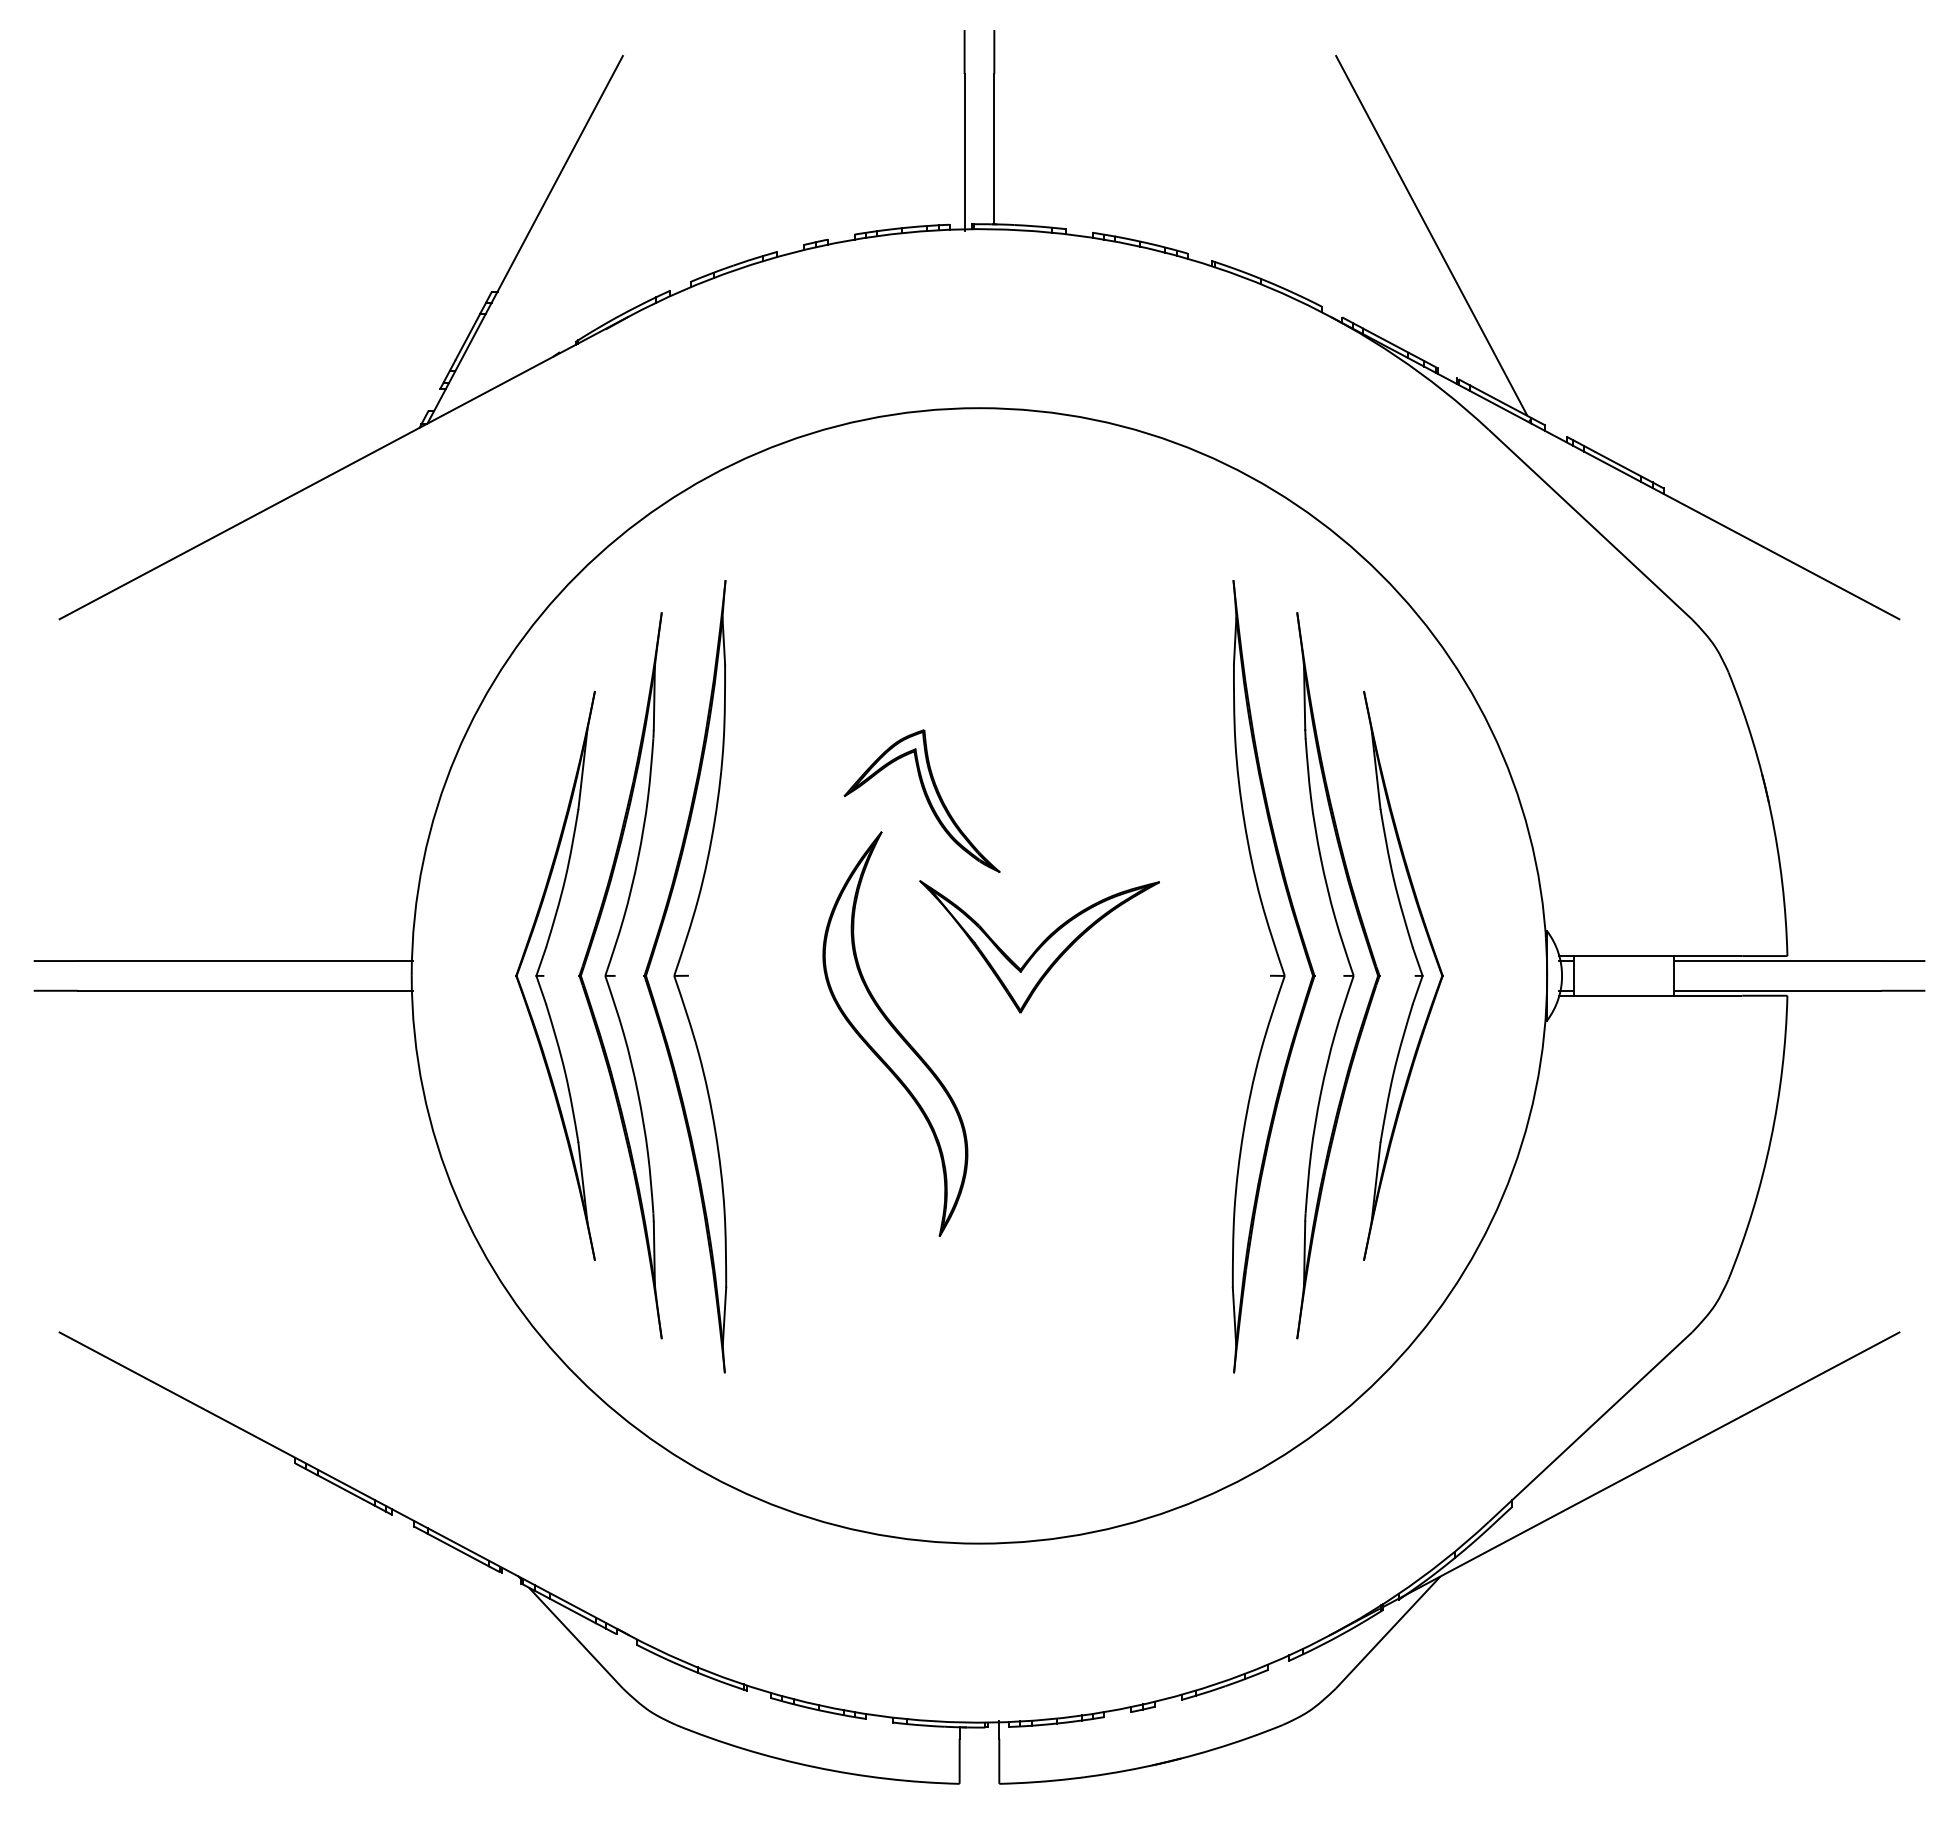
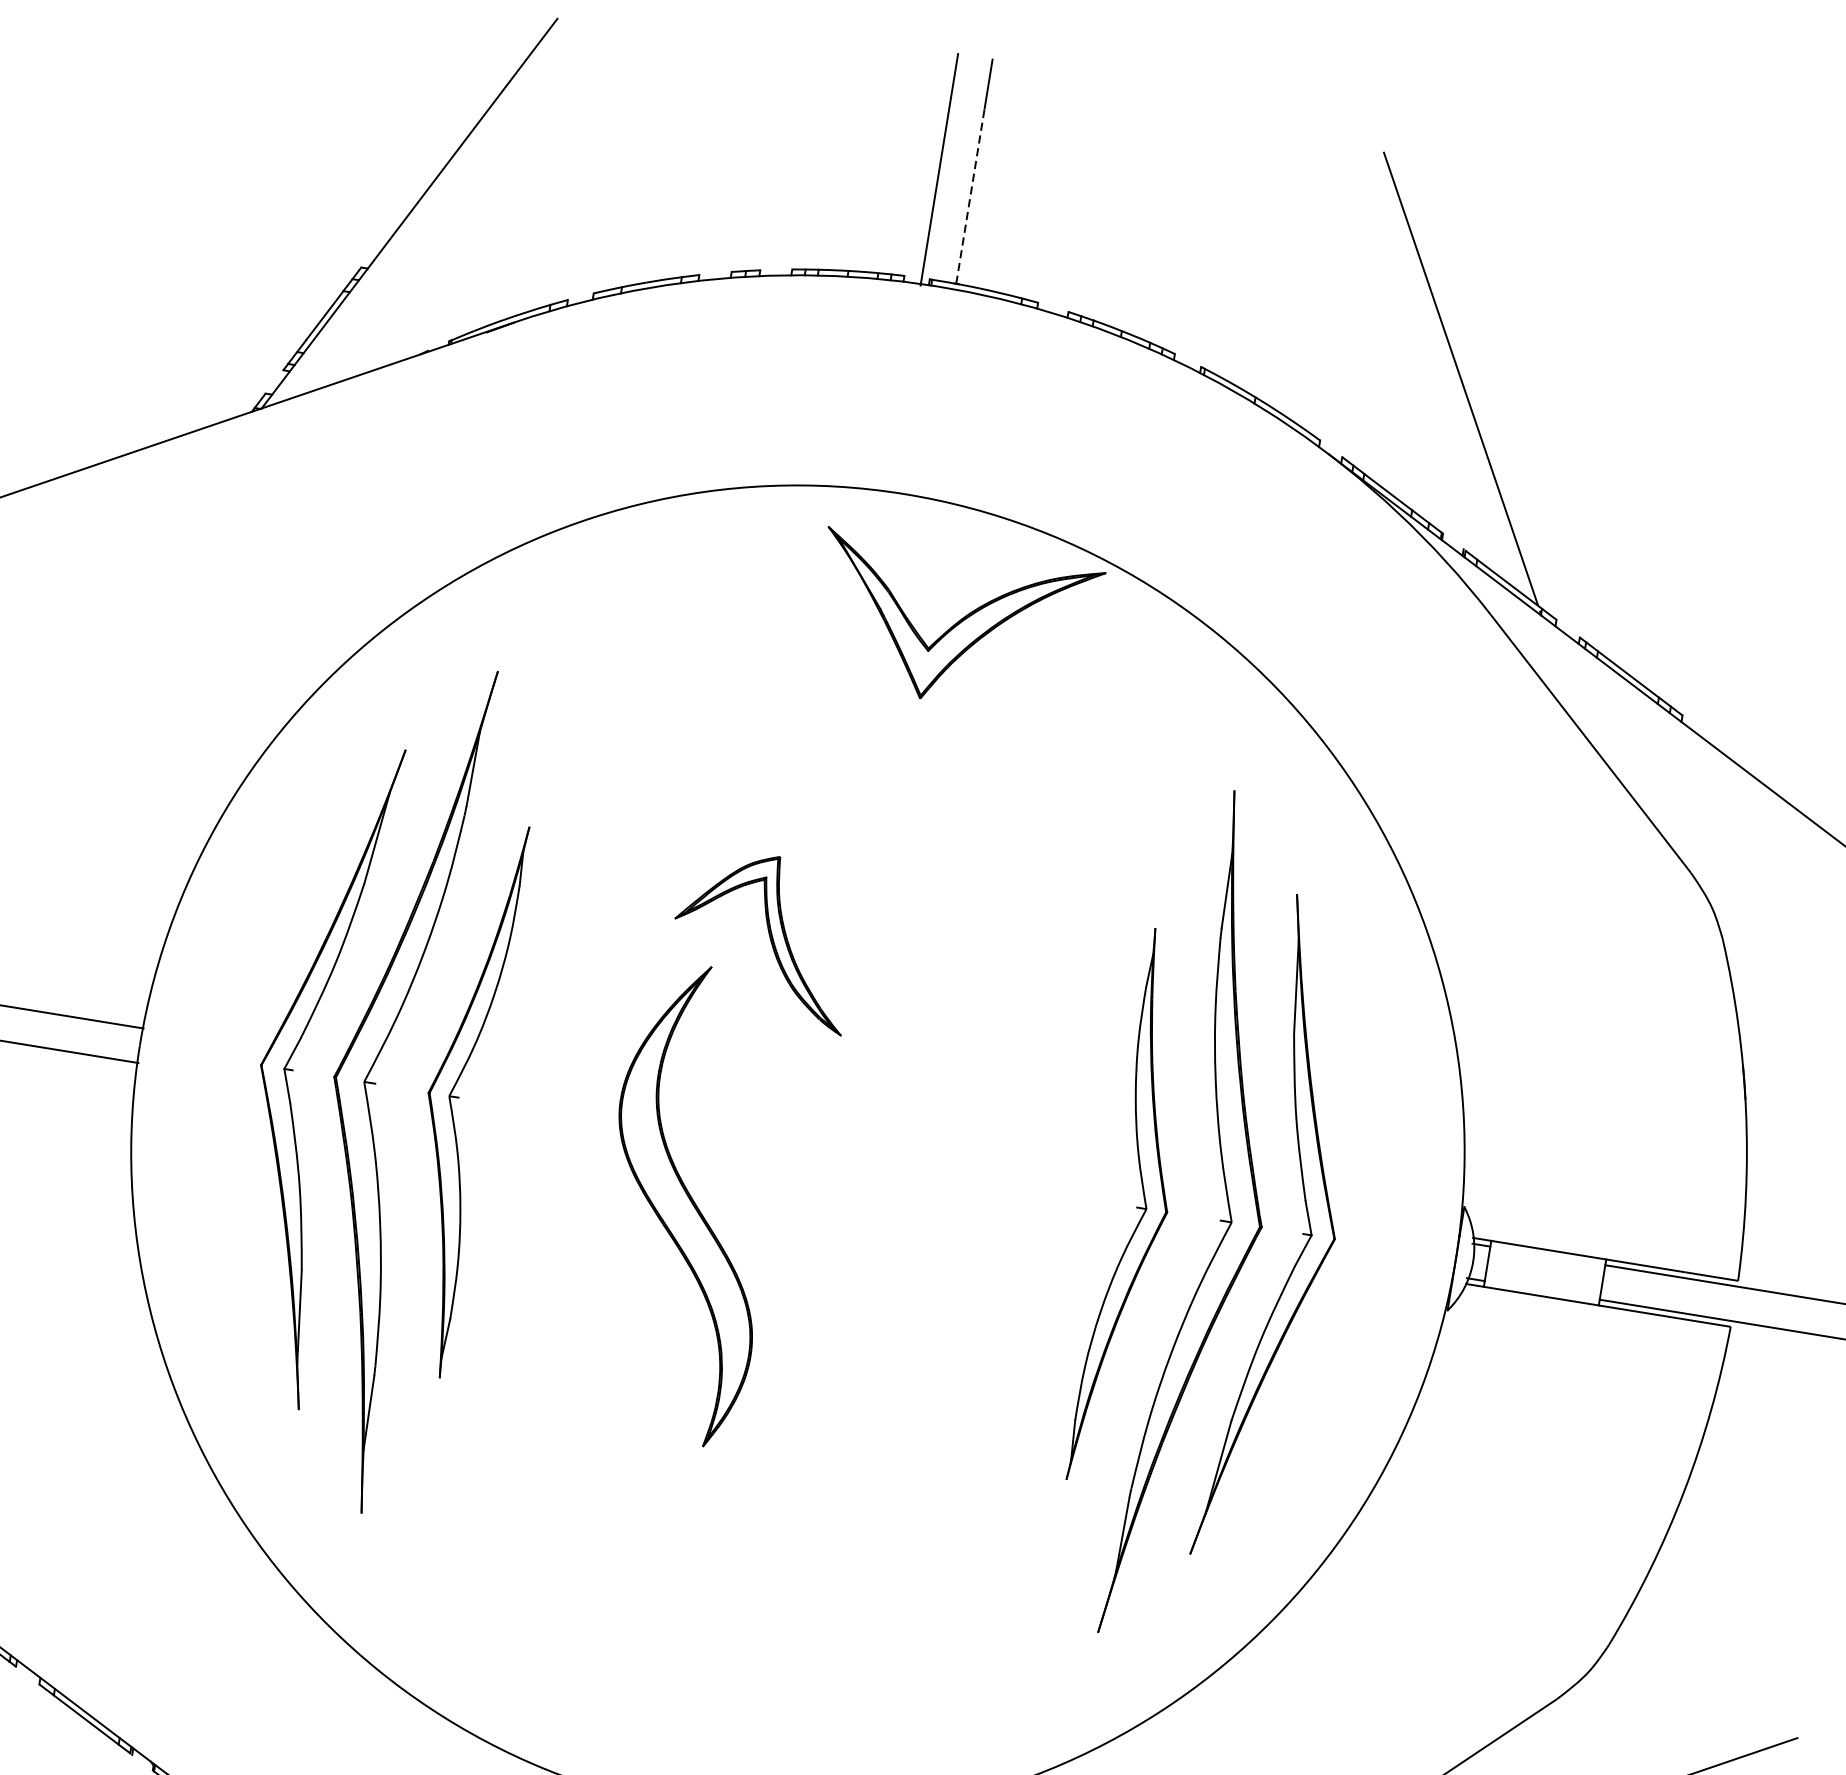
line: (994, 148) -> (970, 195), solid -> dashed
part: (1039, 946) -> (954, 625), moved
part: (685, 976) -> (457, 1097), size x0.6
part: (1273, 976) -> (1138, 1208), size x0.6

